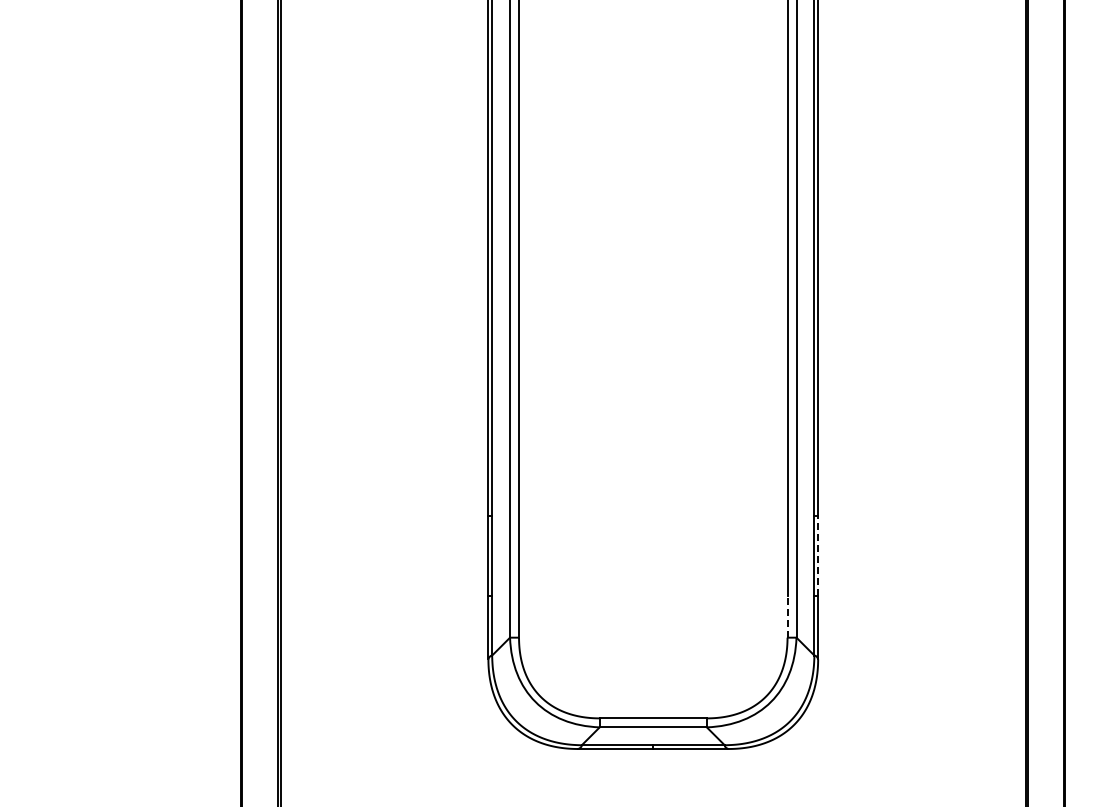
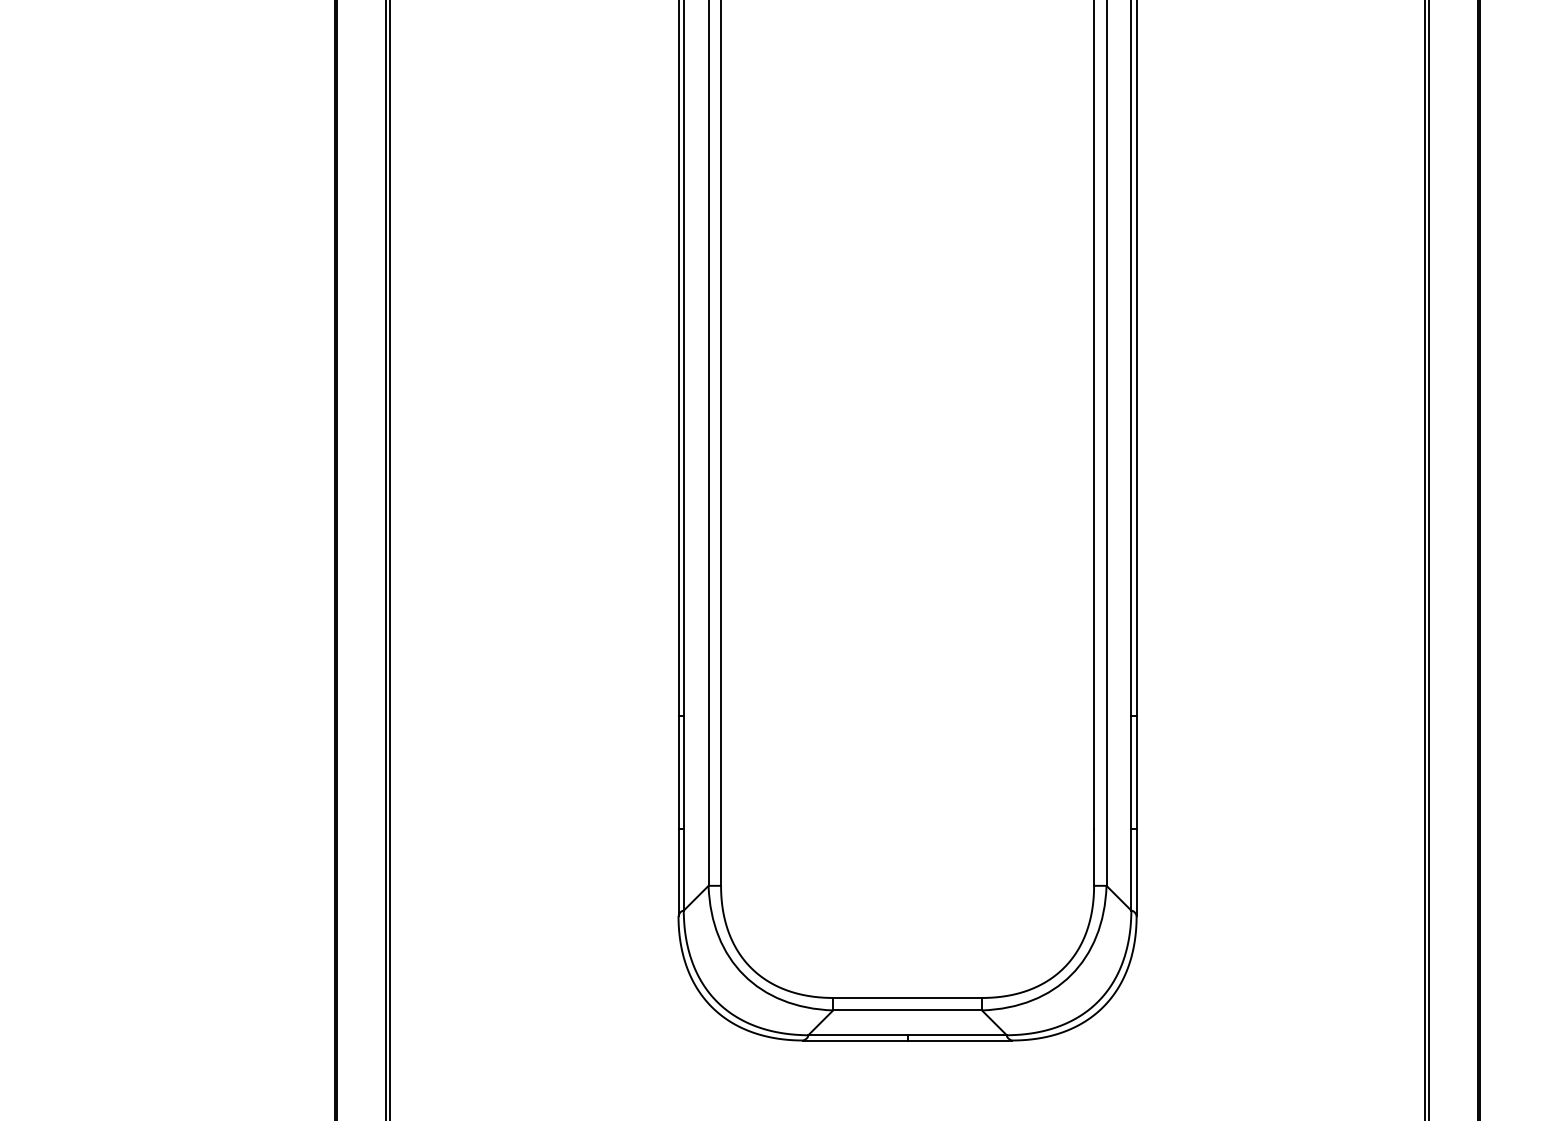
line: (818, 555) -> (1137, 771), dashed -> solid
line: (787, 617) -> (1094, 857), dashed -> solid

